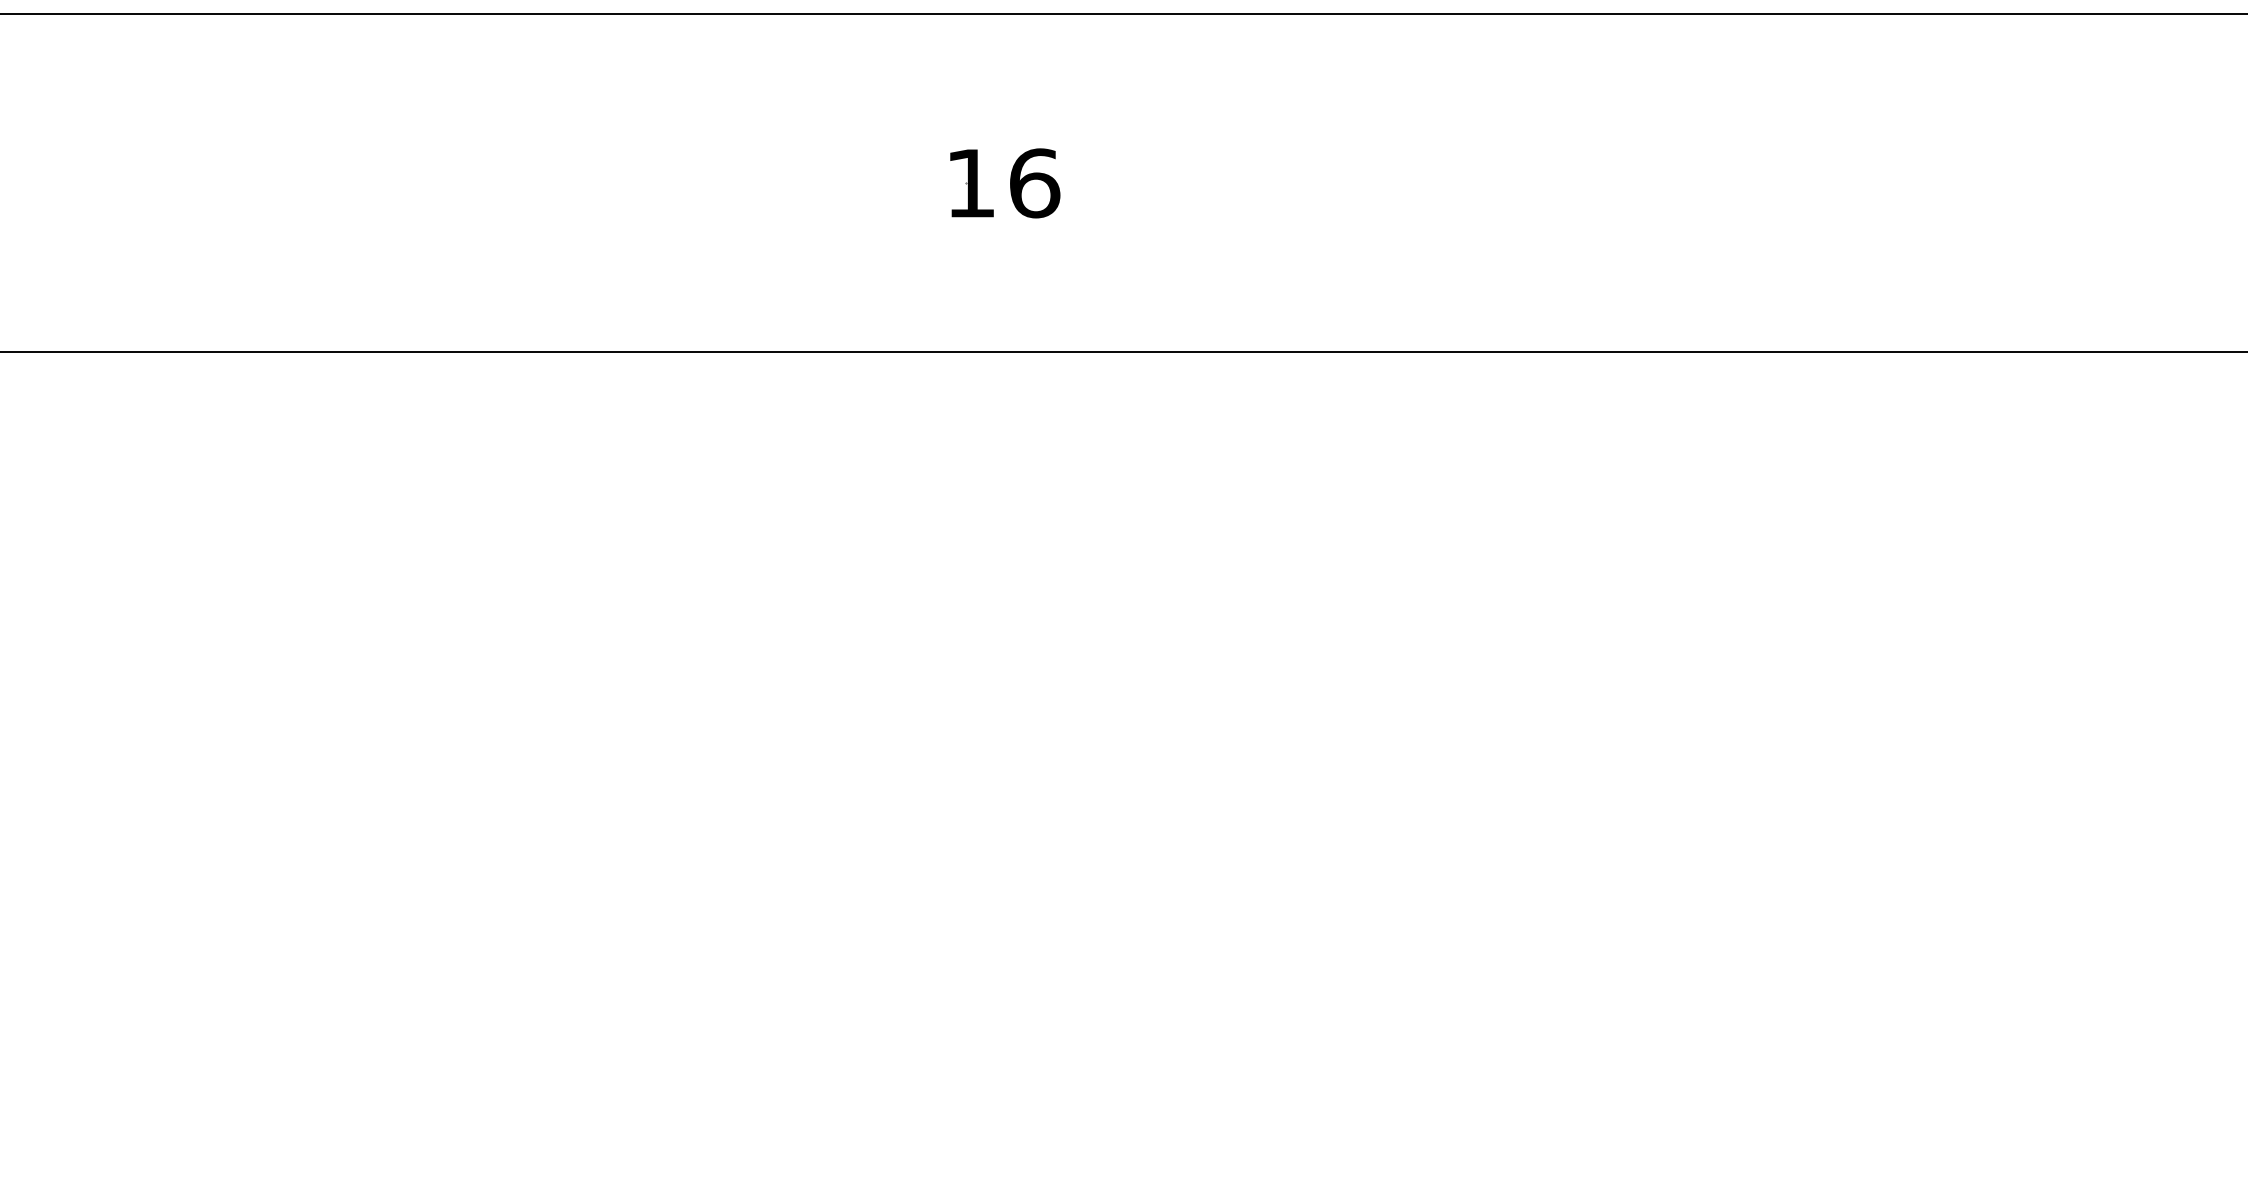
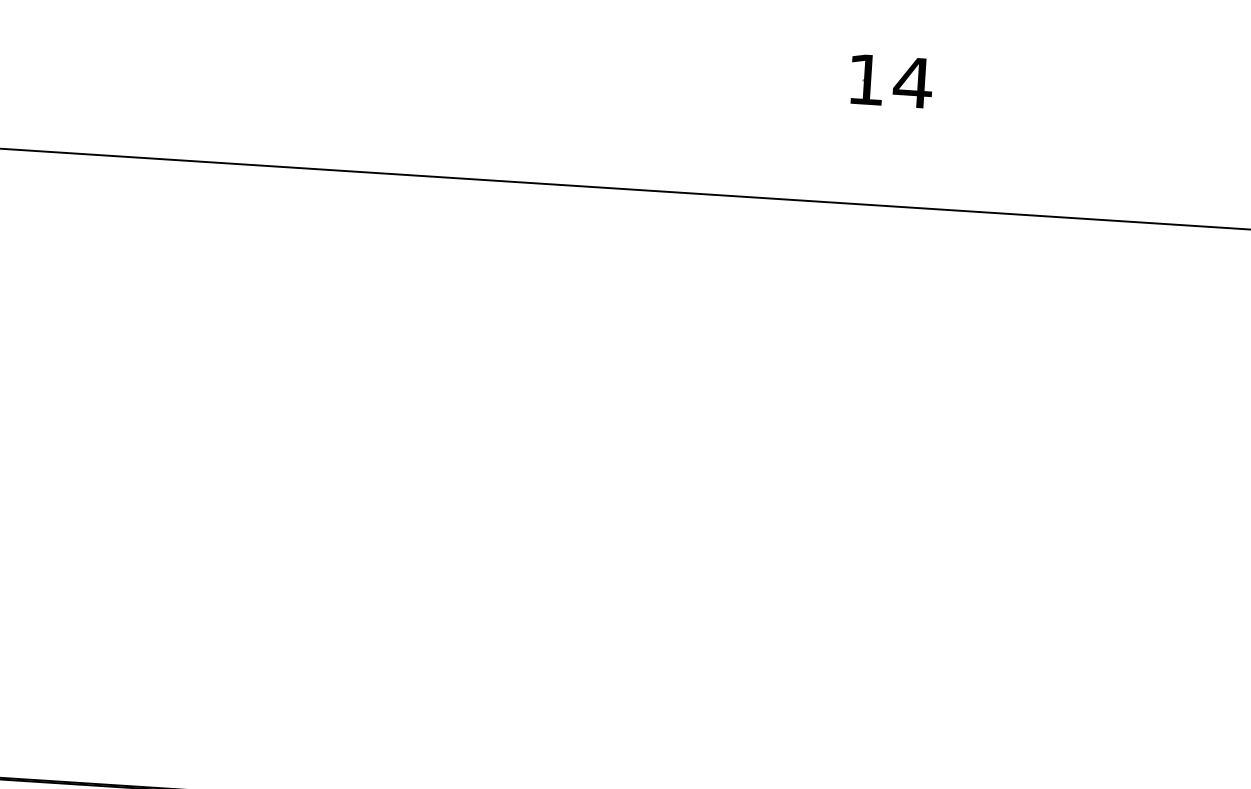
text: (1034, 183) -> (913, 82), 16 -> 14

